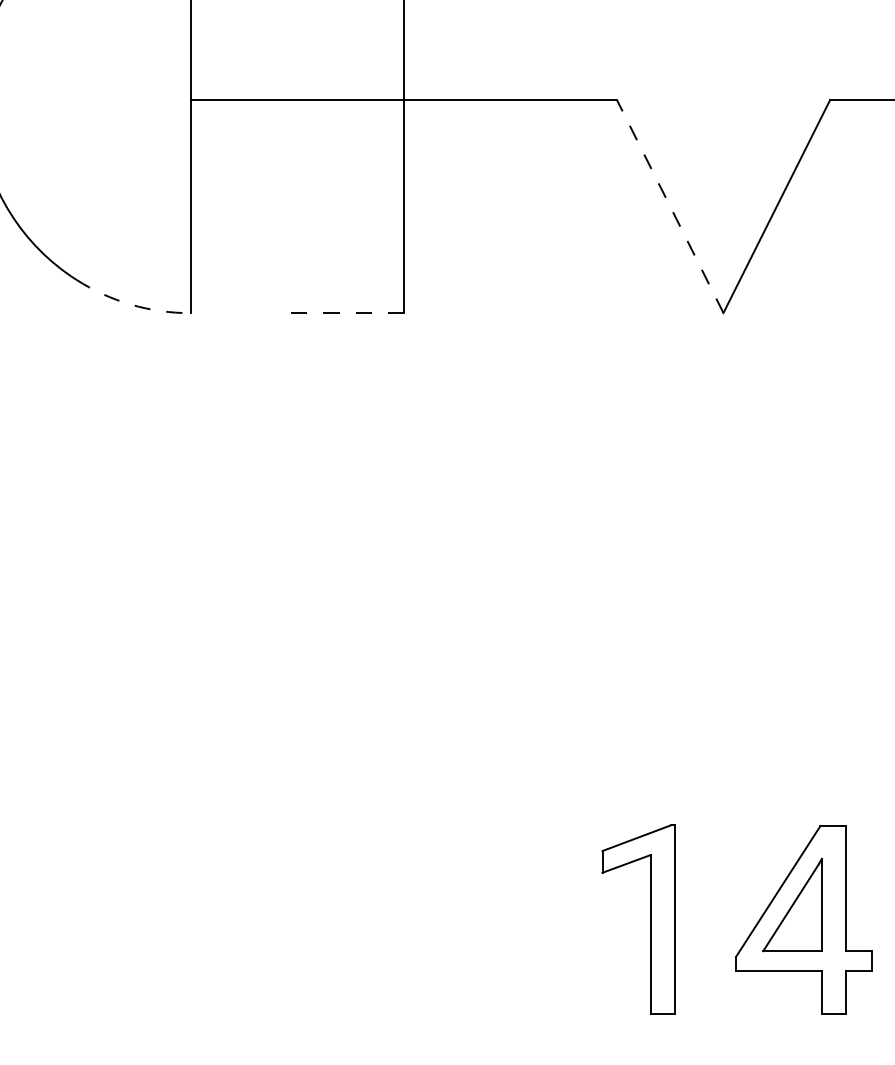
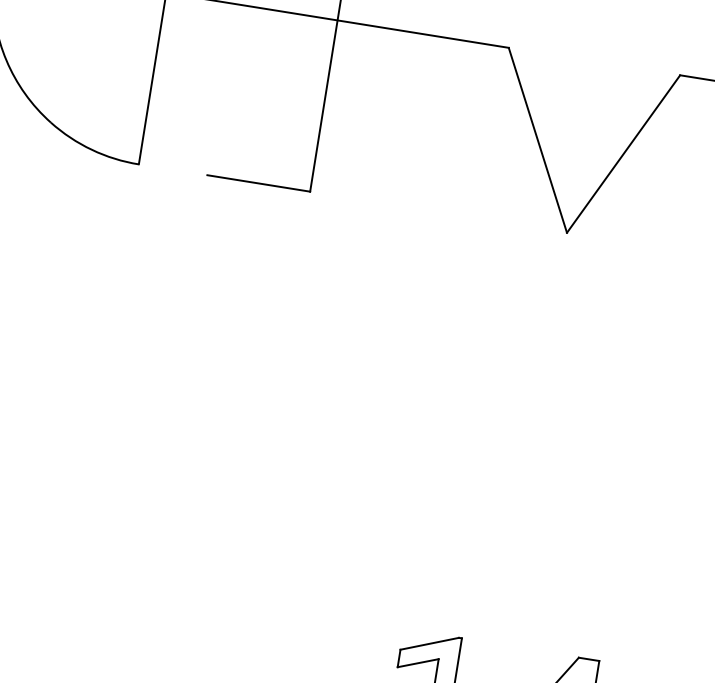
line: (670, 206) -> (538, 140), dashed -> solid
arc: (131, 304) -> (92, 149), dashed -> solid
line: (340, 313) -> (259, 183), dashed -> solid

